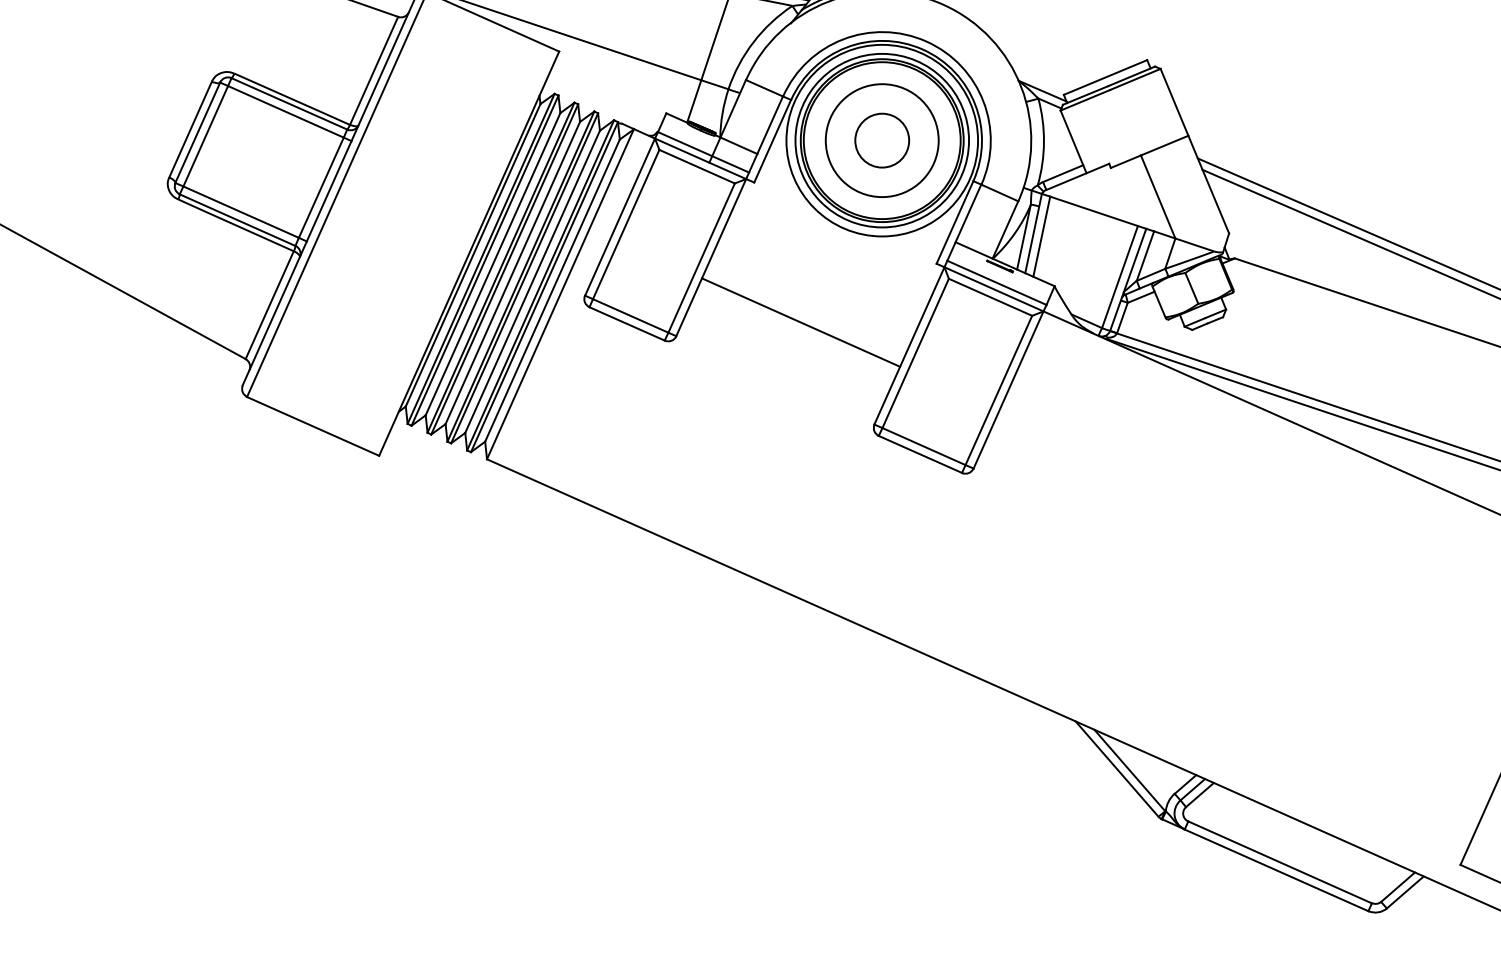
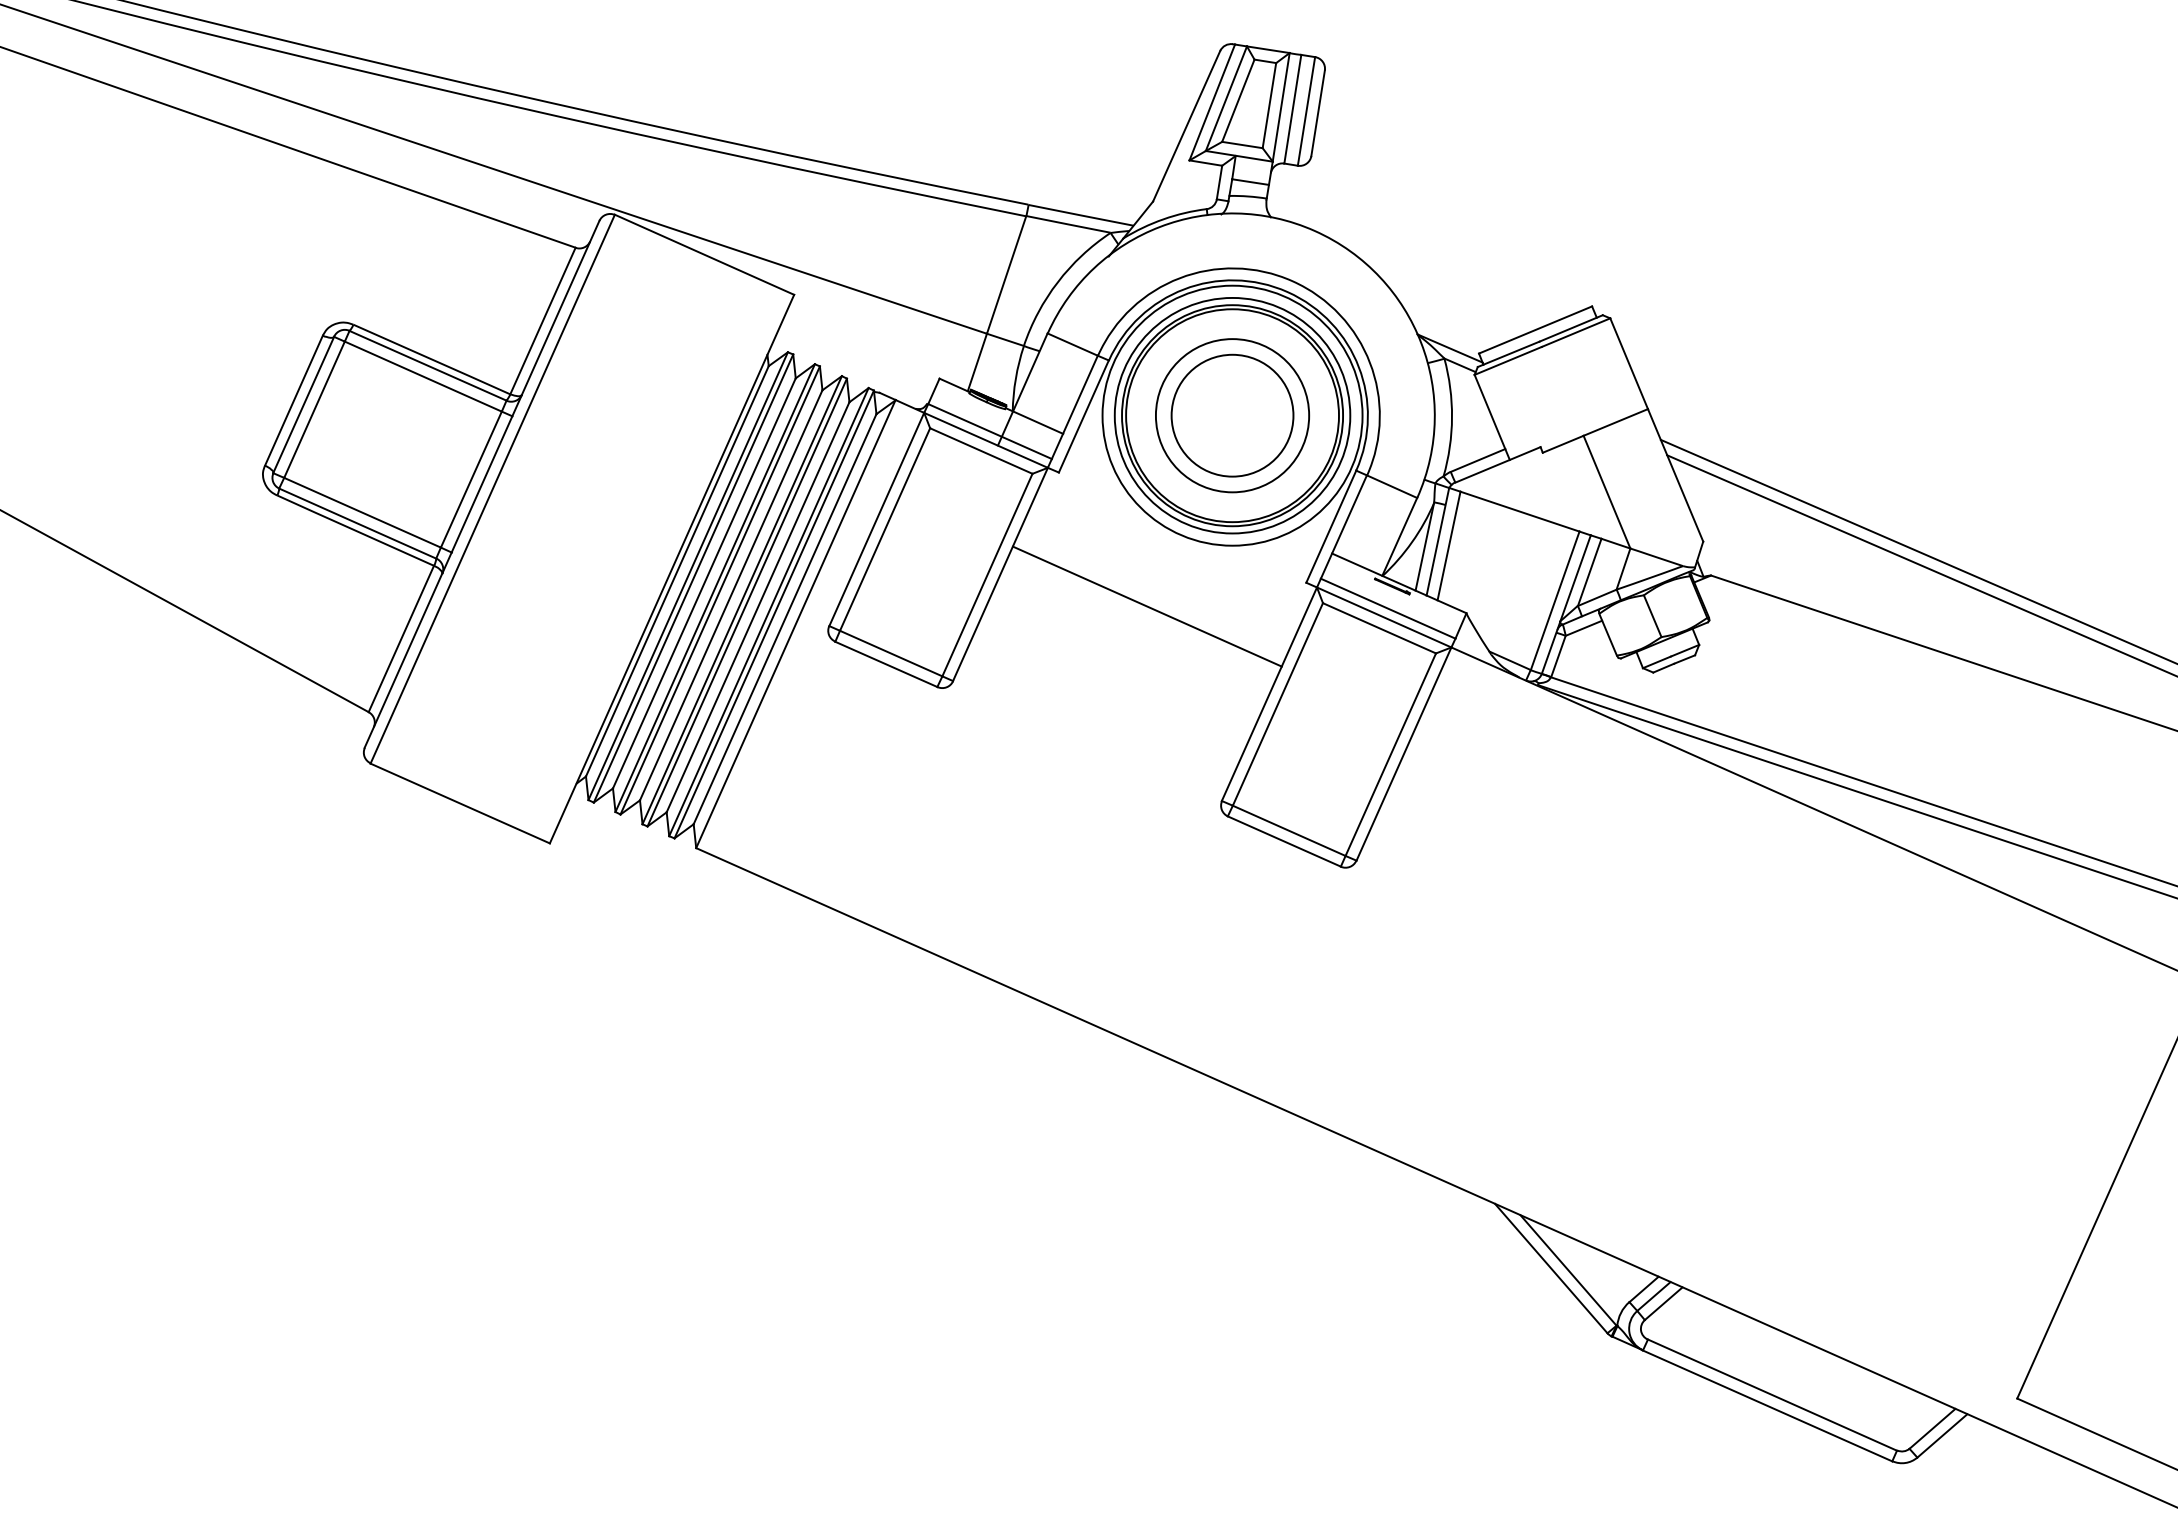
circle: (882, 140) -> (1232, 415), size x1.67
line: (801, 322) -> (1147, 606), moved

